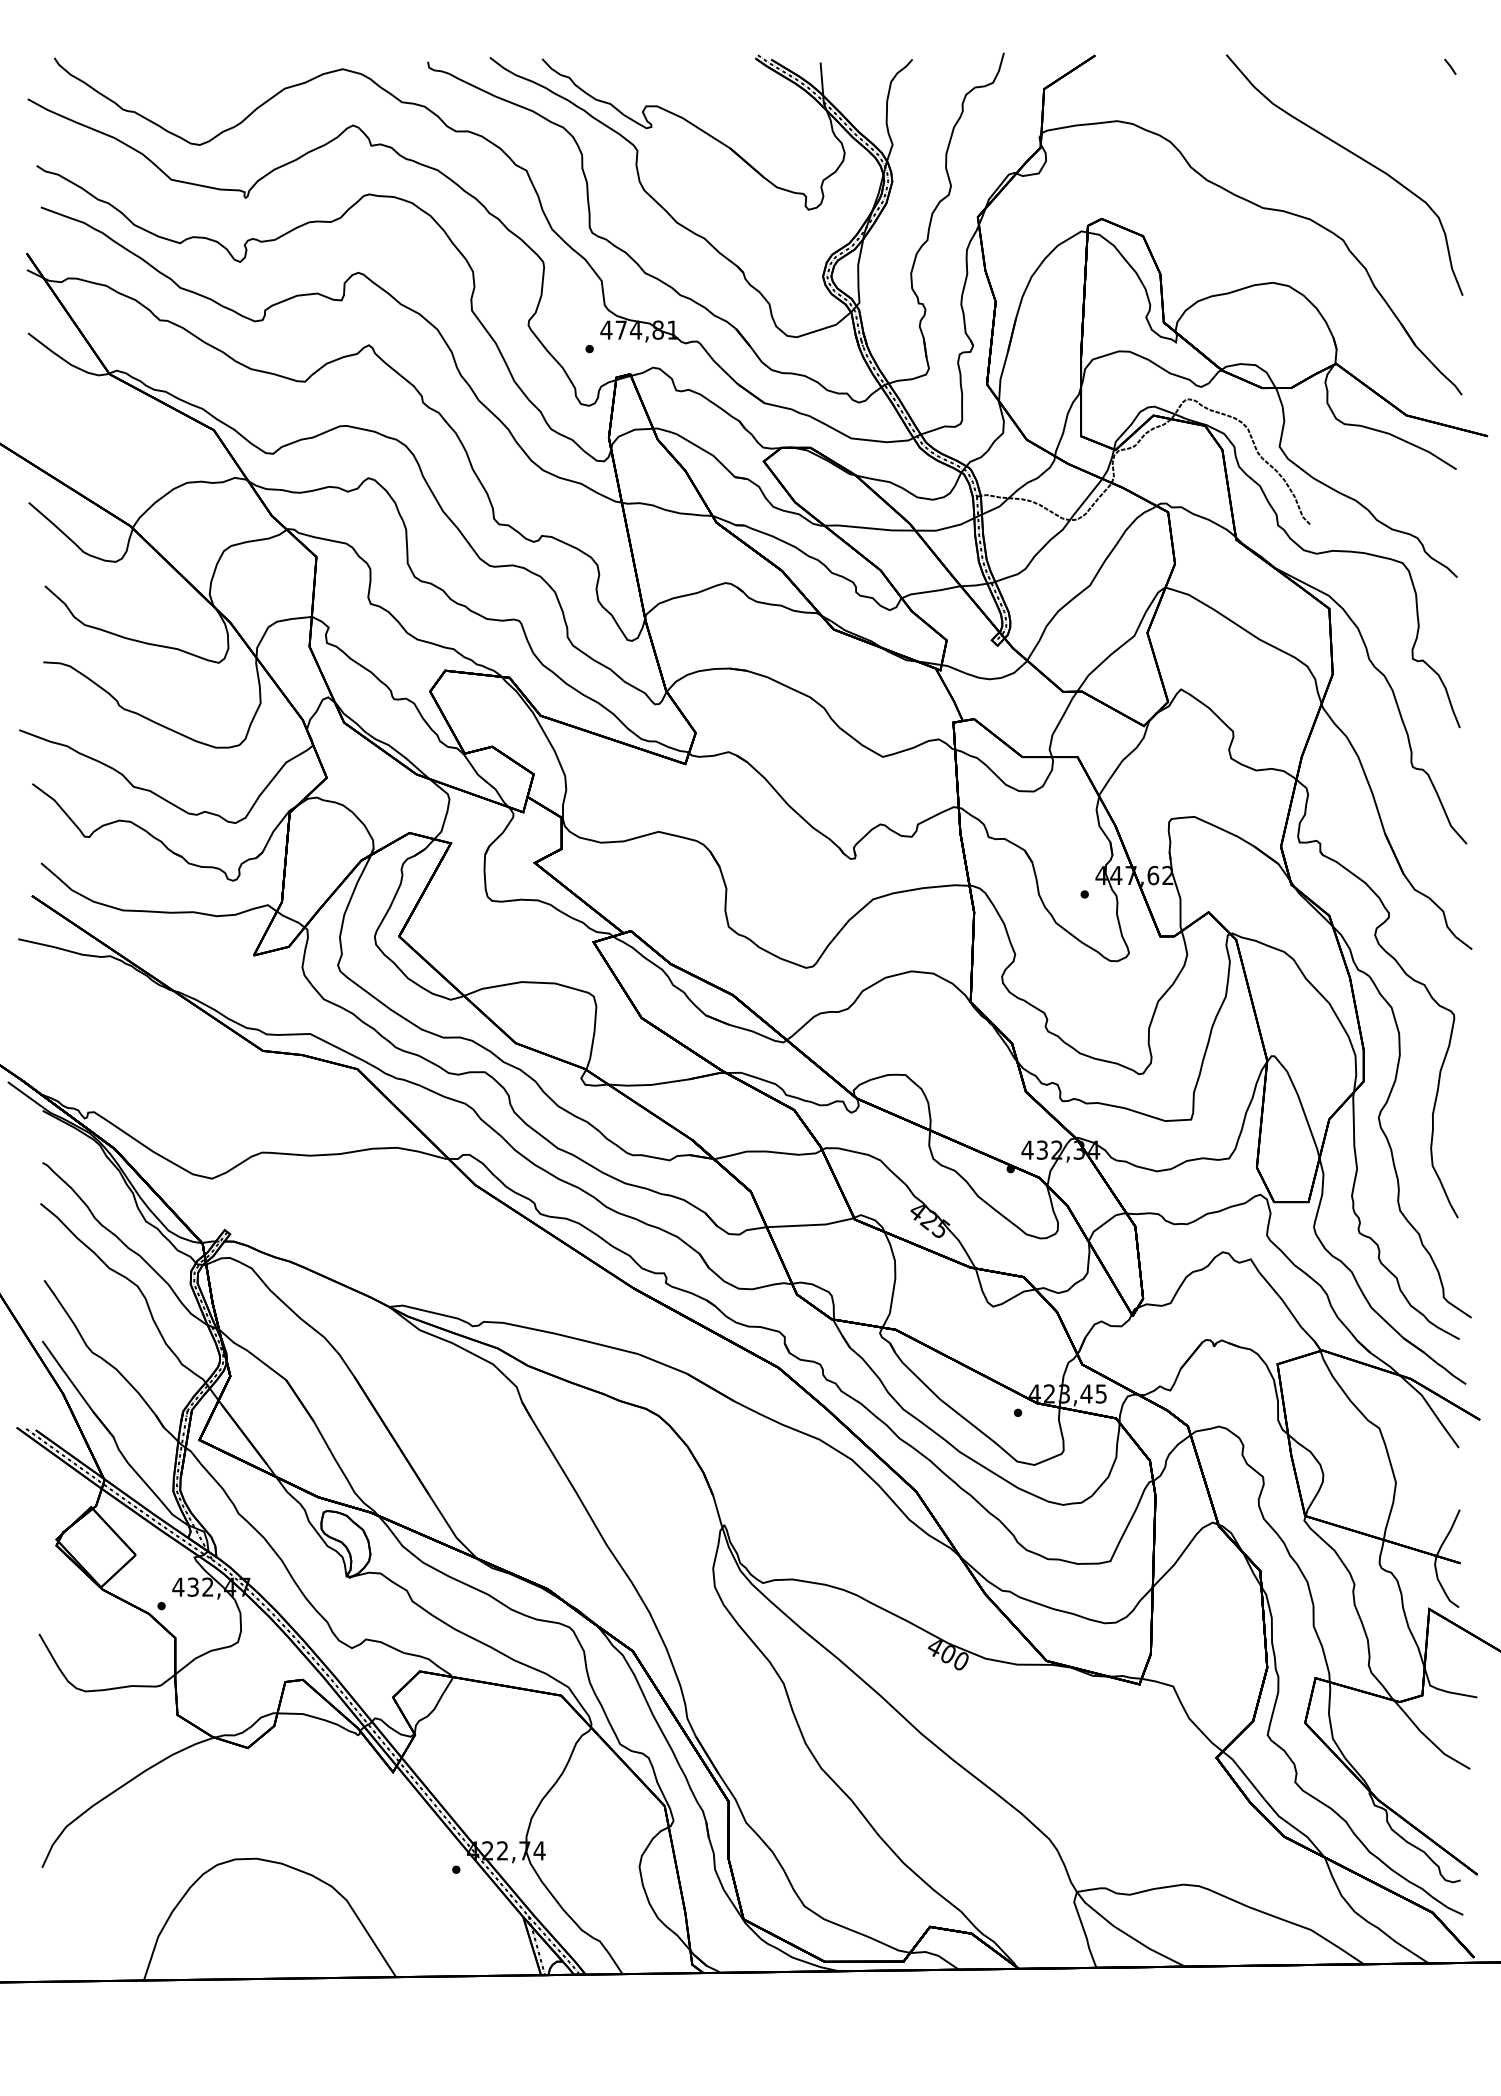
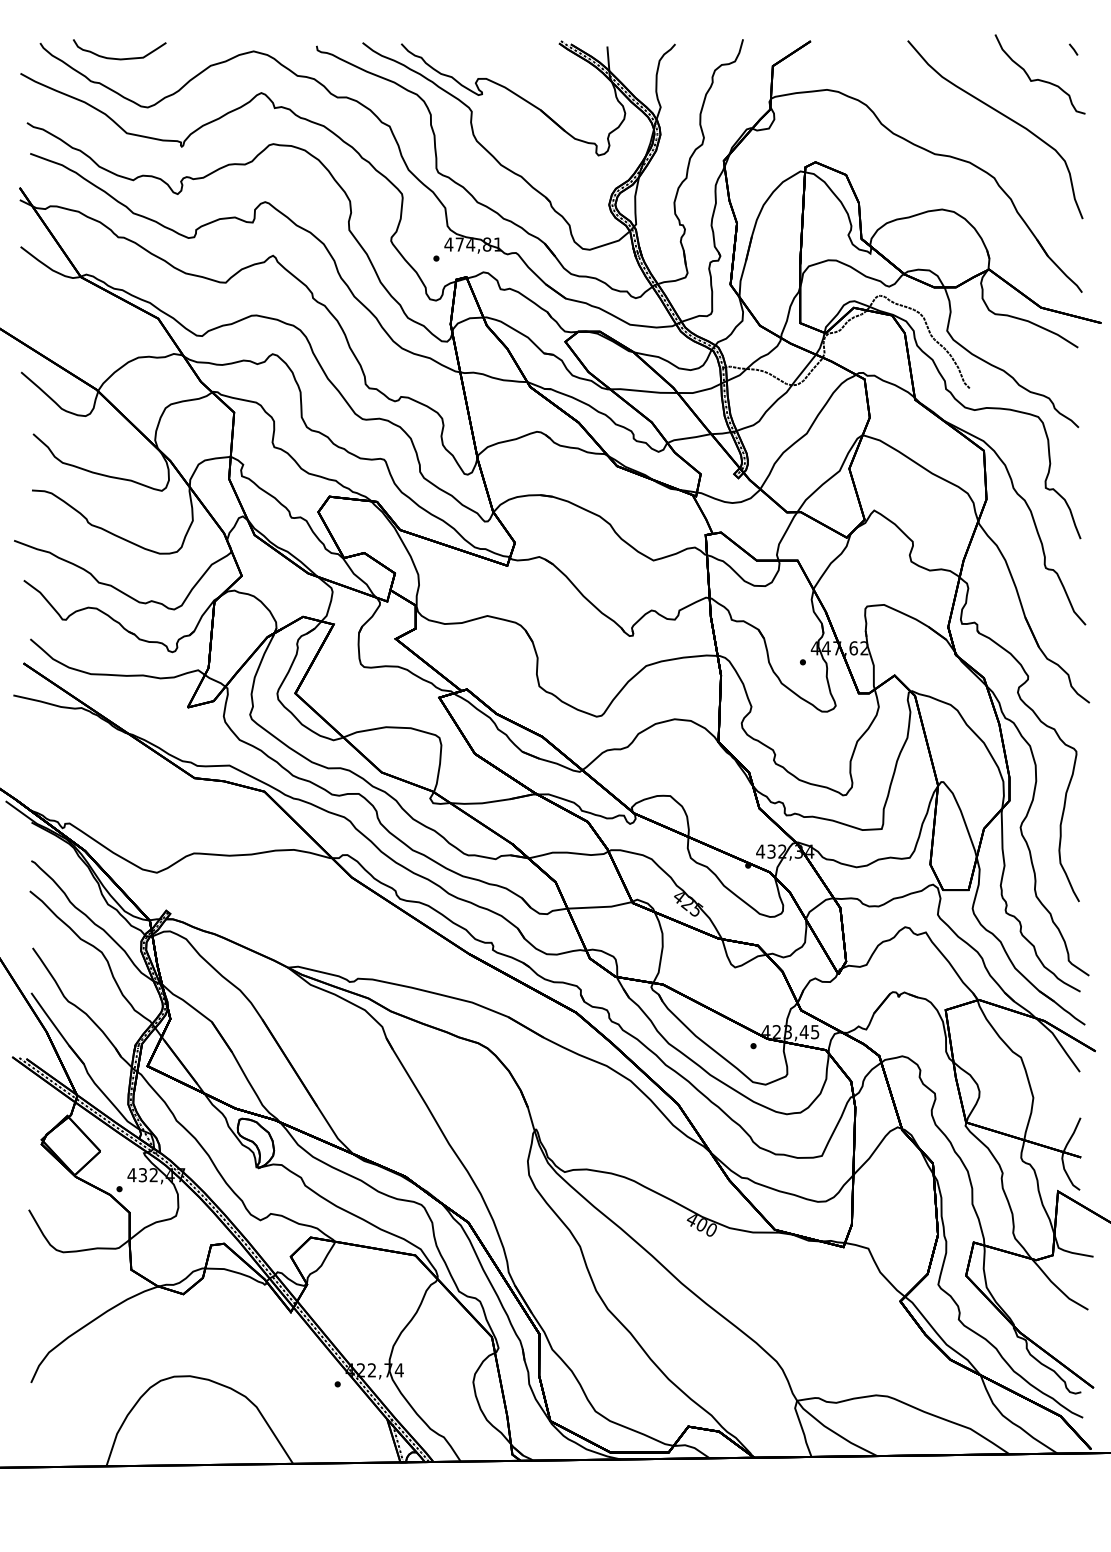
curve: (159, 78) -> (117, 58), added
curve: (1402, 106) -> (1038, 79), added

